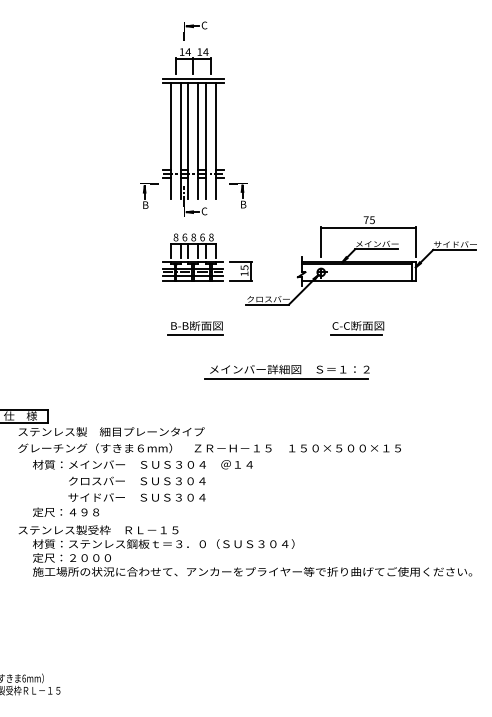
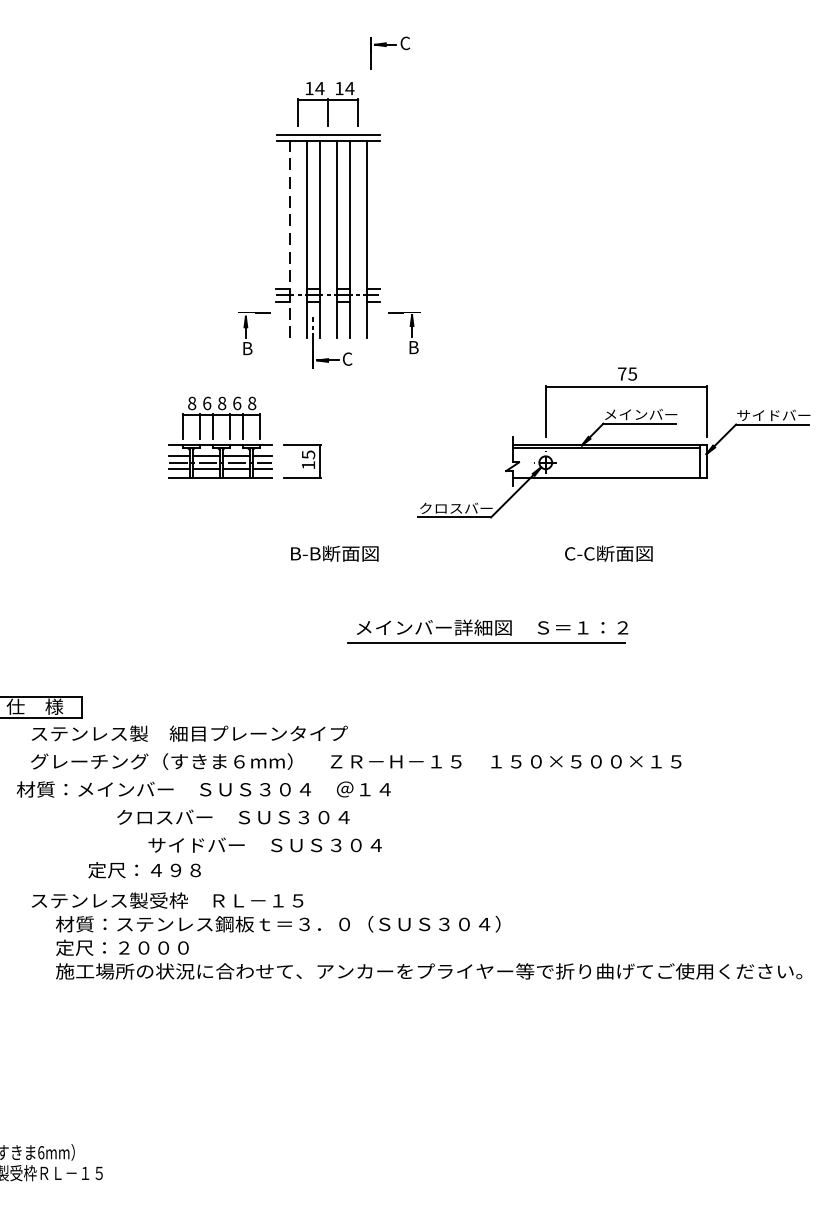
part: (195, 30) -> (389, 51), moved
line: (170, 140) -> (289, 238), solid -> dashed
part: (207, 257) -> (245, 437), moved
line: (194, 335) -> (330, 569), removed
line: (356, 335) -> (605, 569), removed
text: (142, 464) -> (203, 789), moved
text: (119, 504) -> (235, 856), moved

